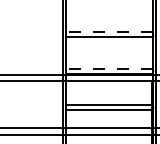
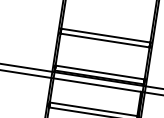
line: (109, 32) -> (105, 35), dashed -> solid
line: (109, 68) -> (100, 72), dashed -> solid

